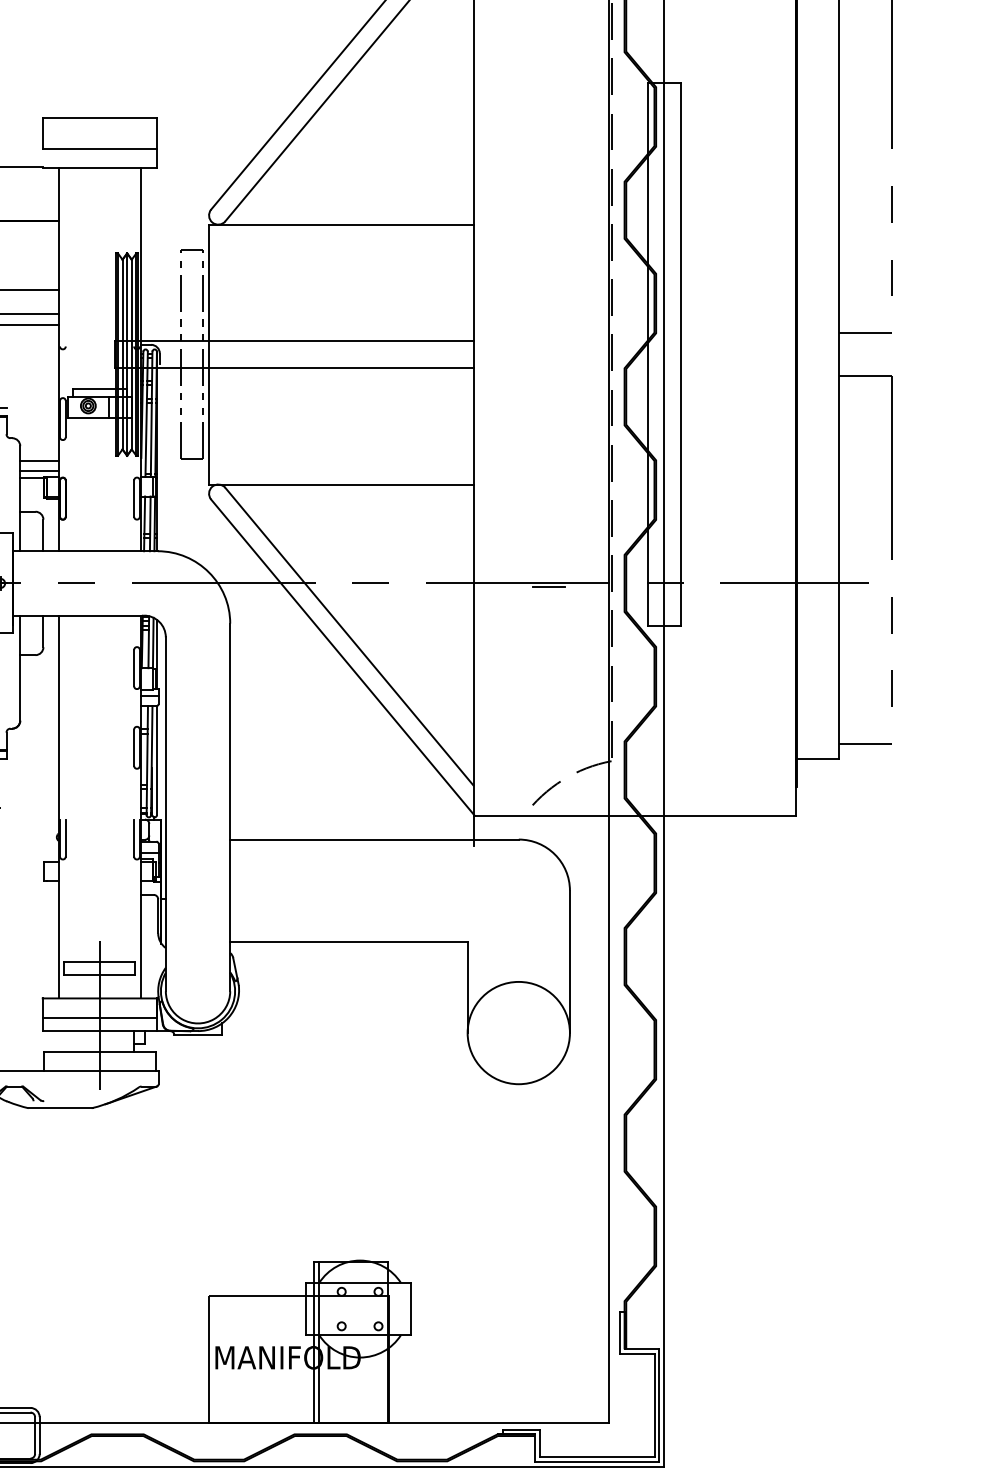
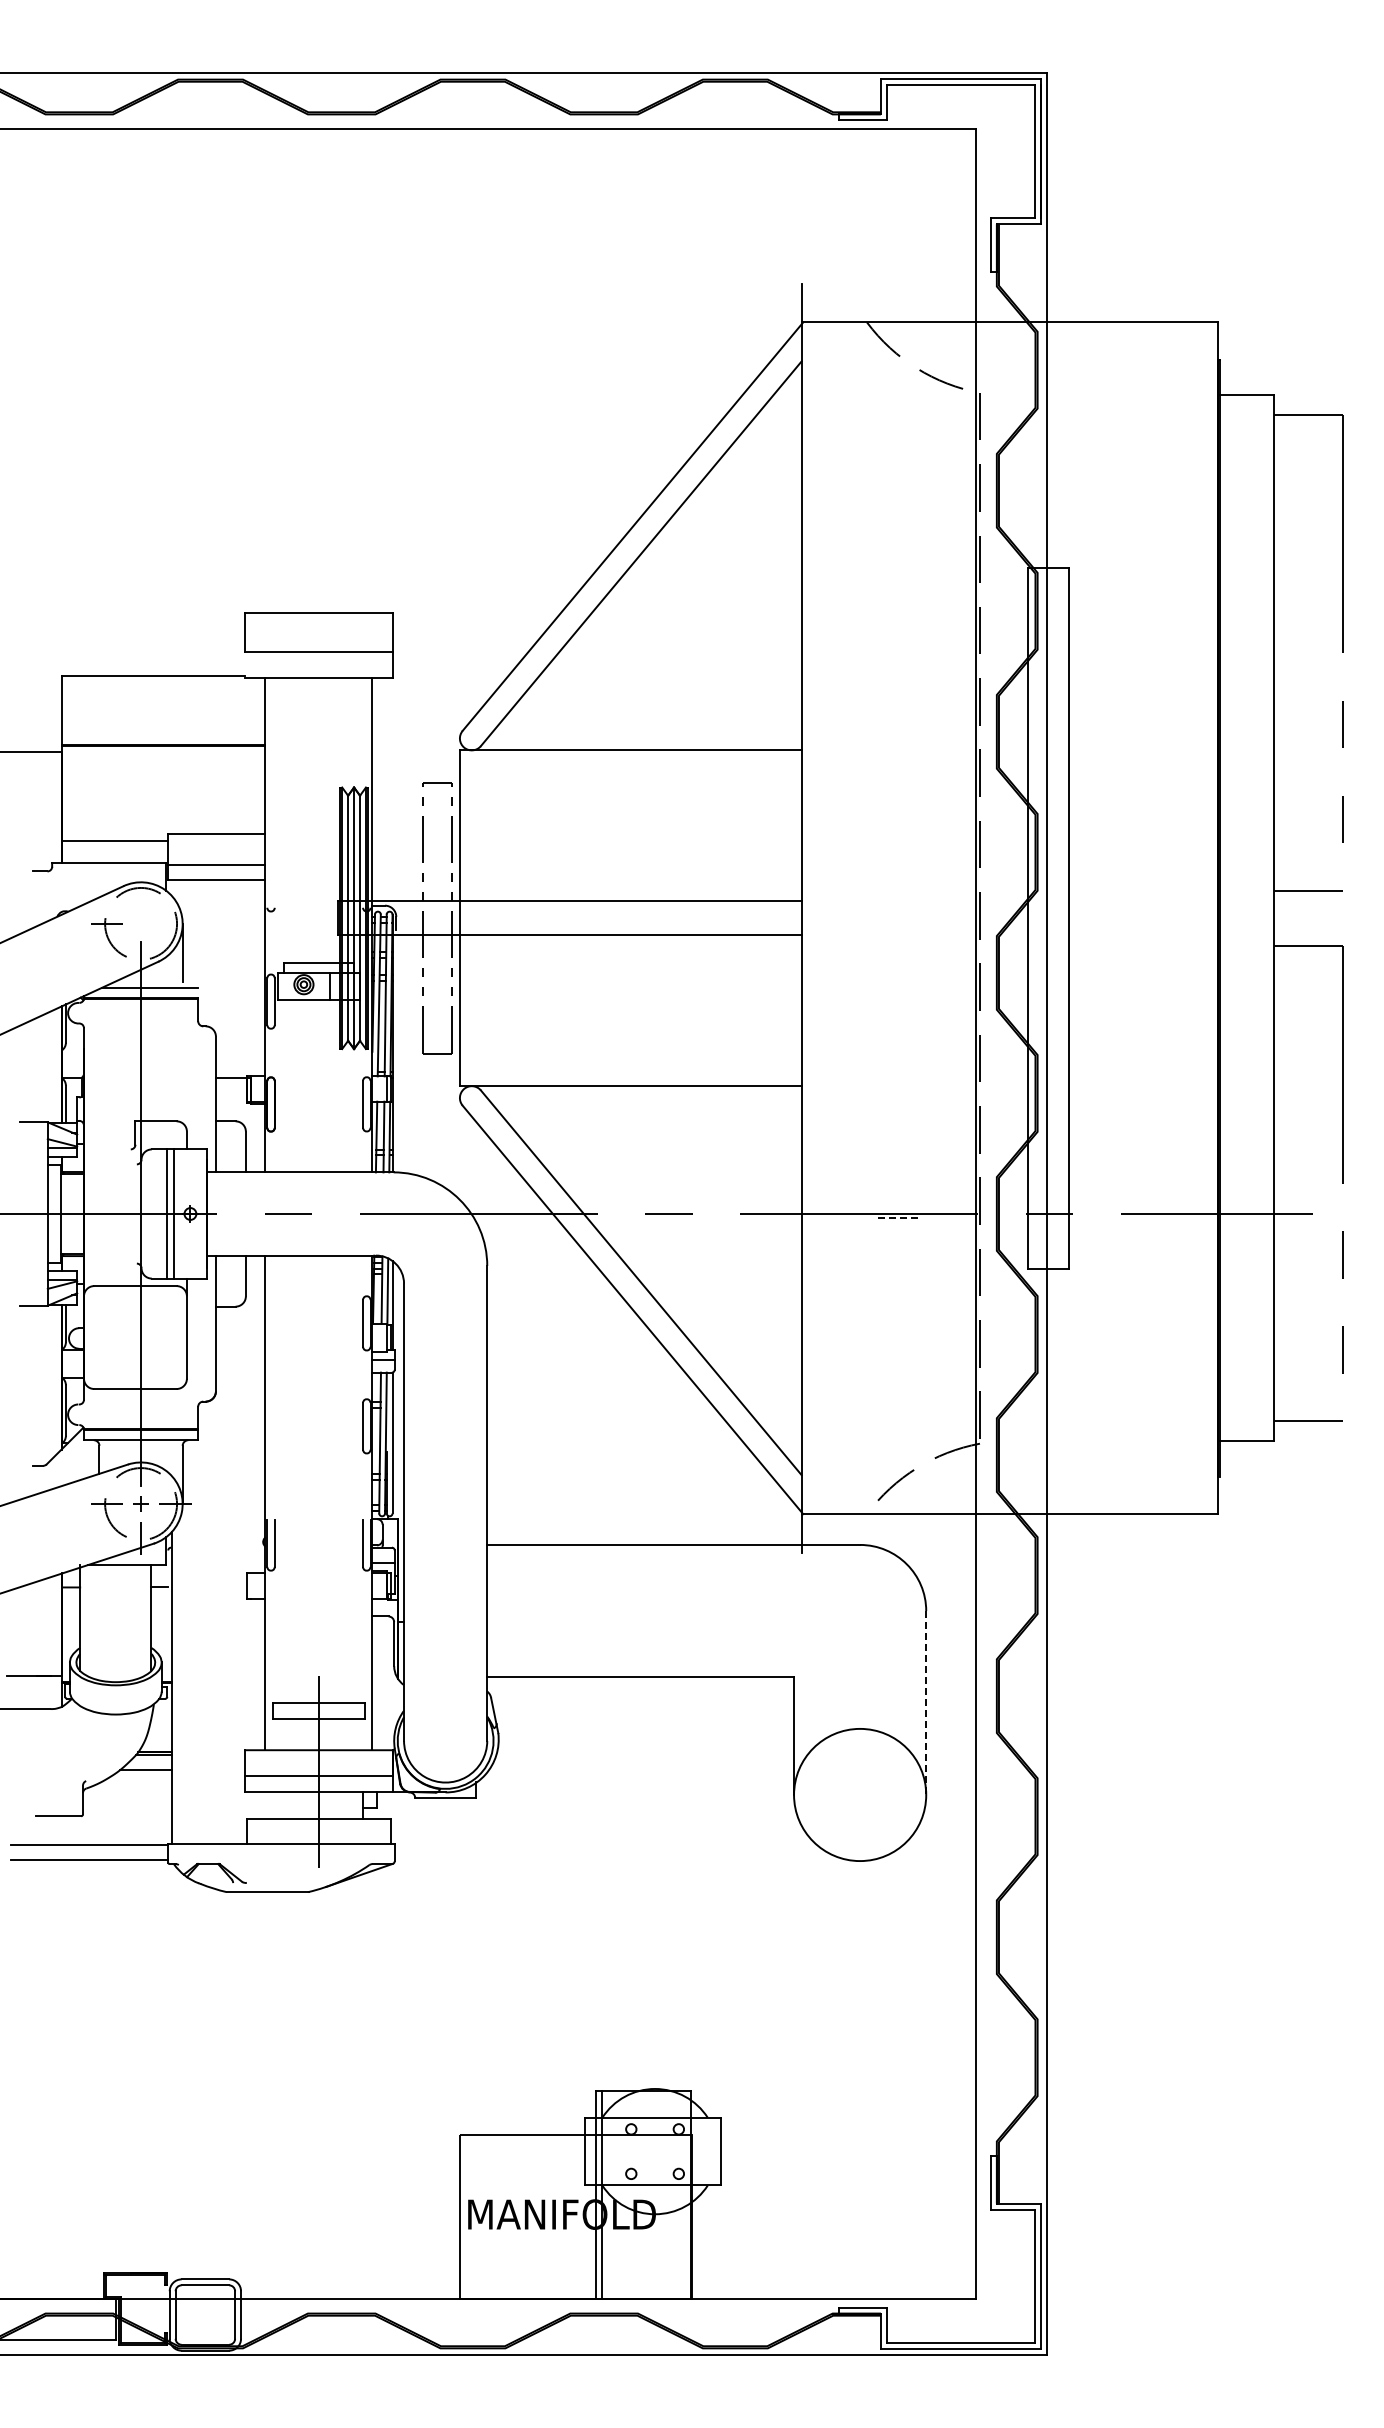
line: (39, 460) -> (240, 1055), removed
line: (39, 470) -> (240, 1068), removed
line: (548, 586) -> (898, 1218), solid -> dashed
line: (570, 962) -> (926, 1703), solid -> dashed

